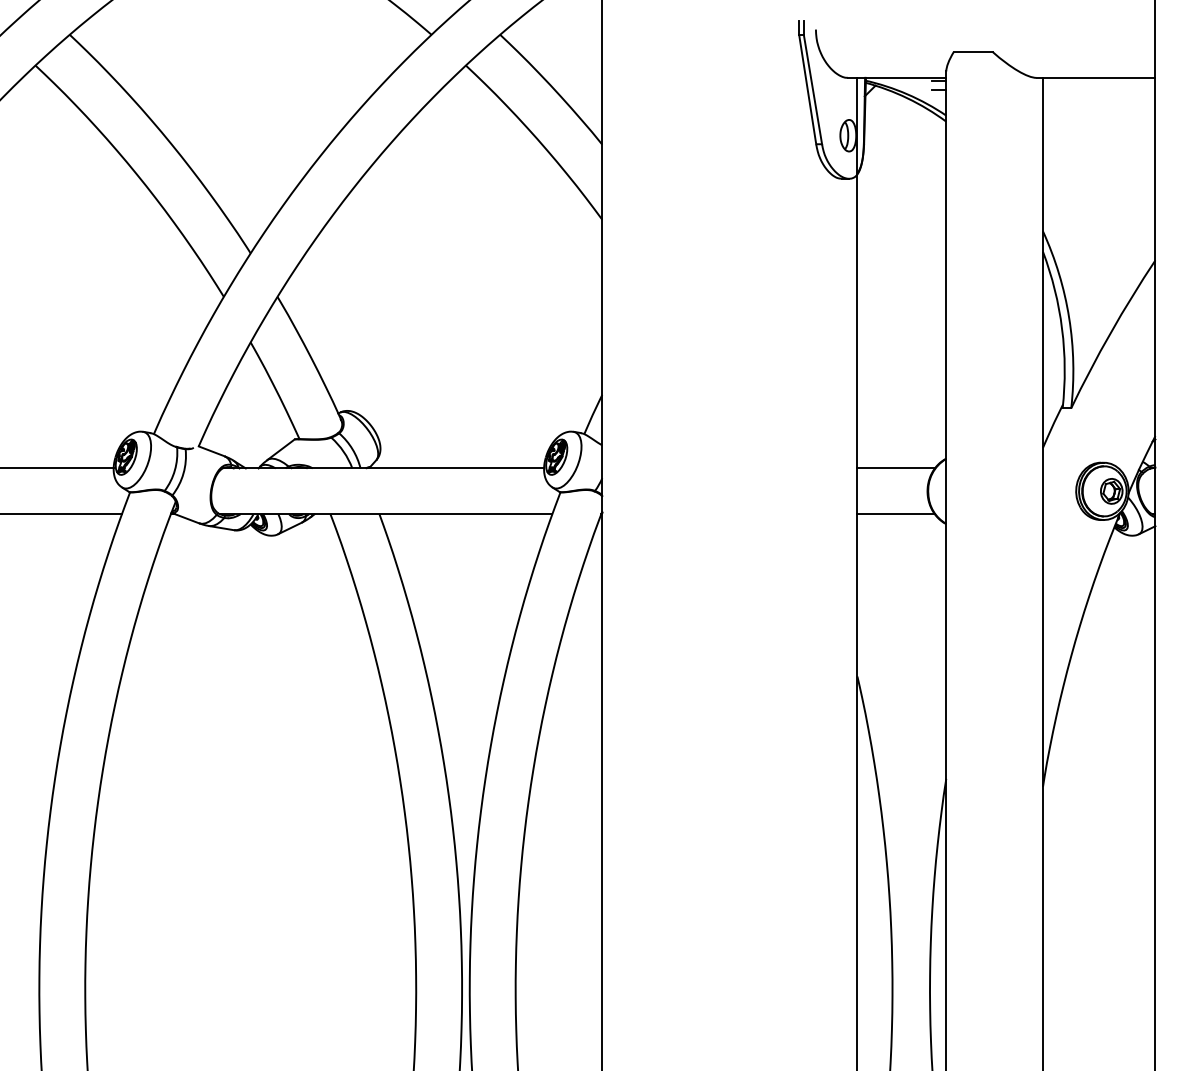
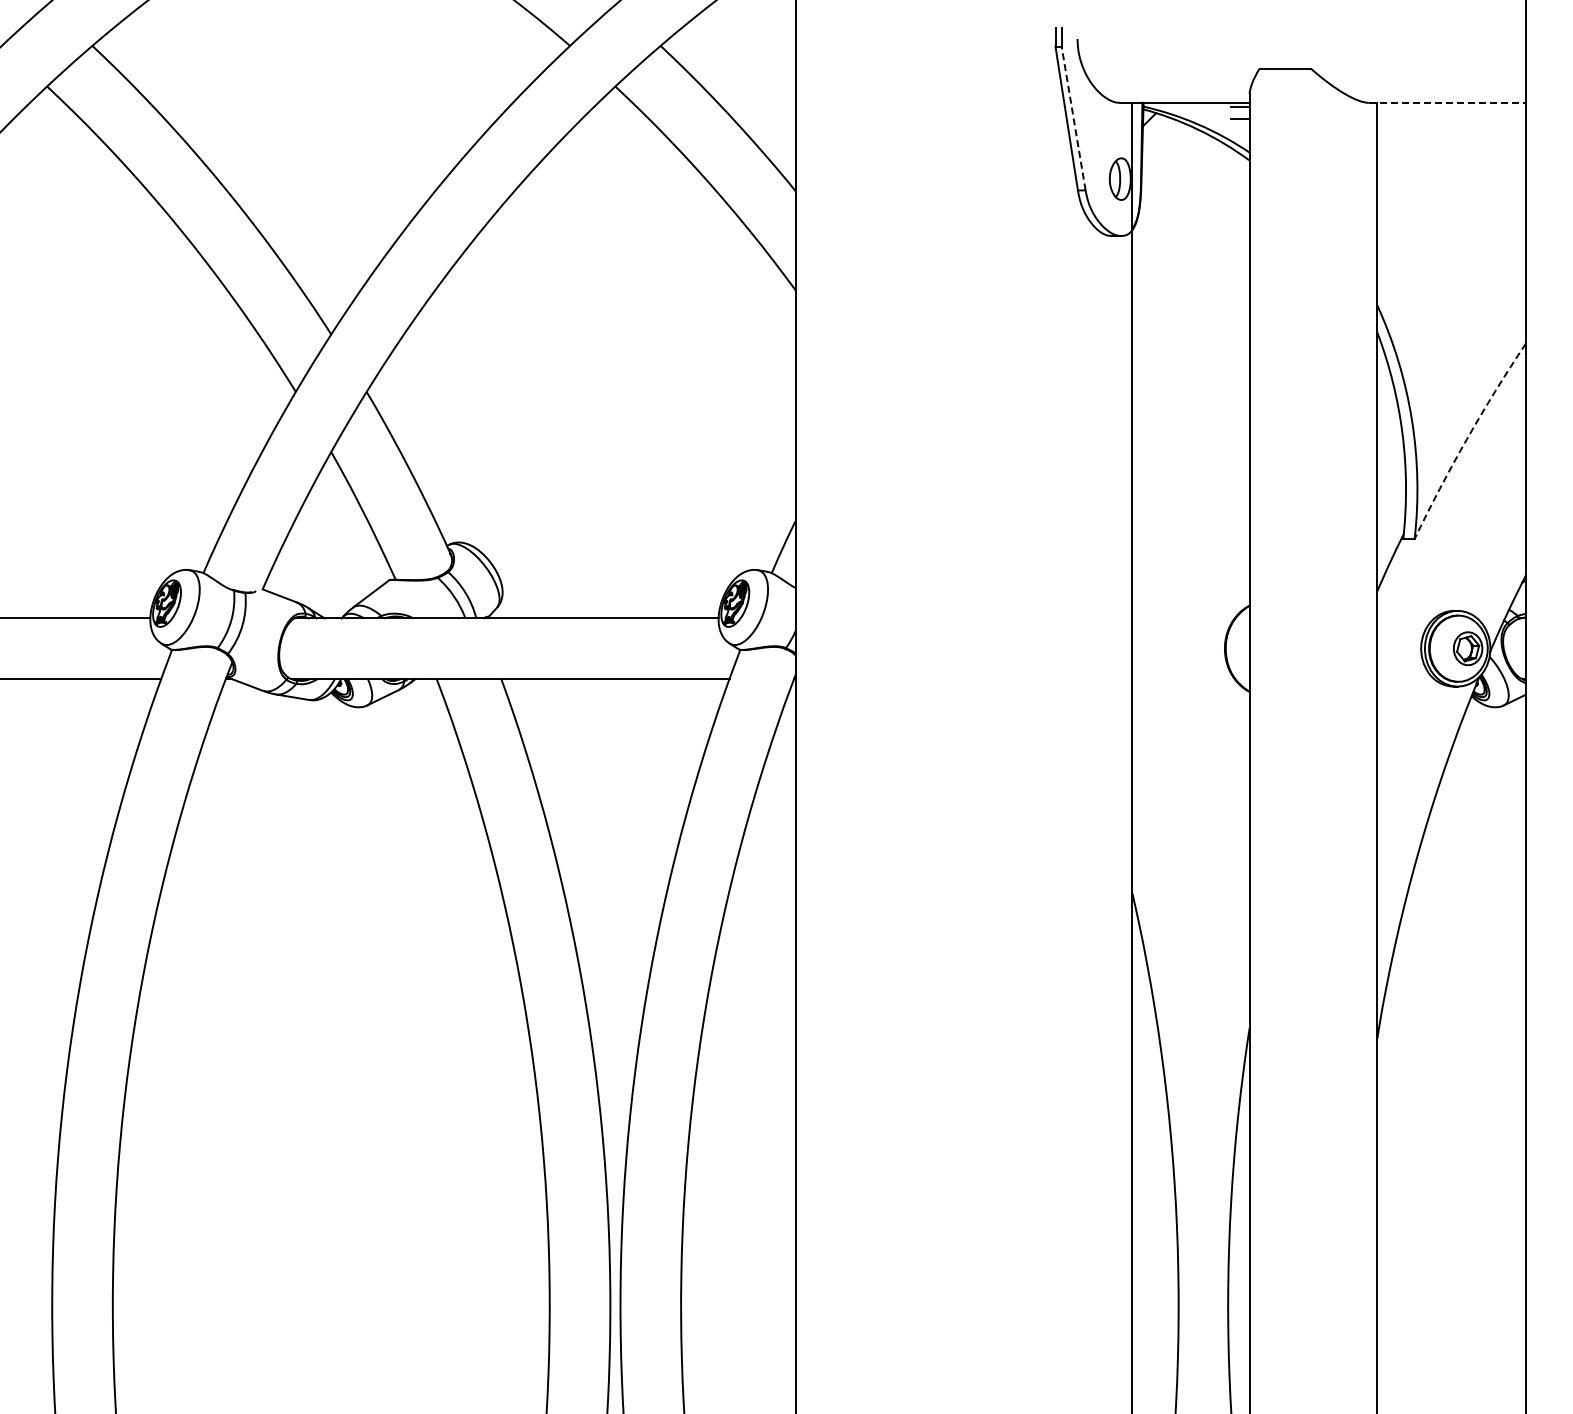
line: (1096, 77) -> (1447, 102), solid -> dashed
line: (812, 89) -> (1073, 118), solid -> dashed
arc: (1110, 332) -> (1466, 439), solid -> dashed
line: (896, 468) -> (1183, 618), removed
line: (896, 514) -> (1183, 679), removed

